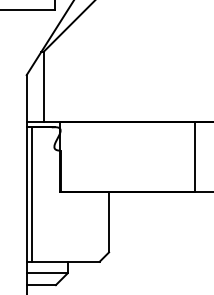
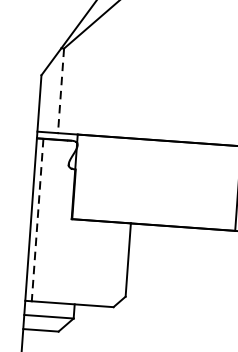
line: (43, 86) -> (60, 90), solid -> dashed
line: (32, 195) -> (38, 221), solid -> dashed

